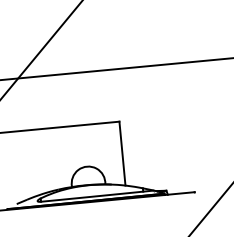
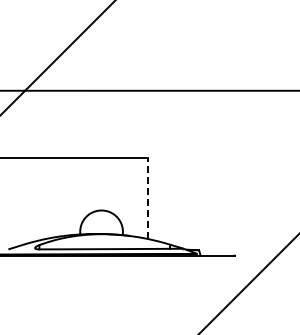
line: (122, 153) -> (148, 198), solid -> dashed

